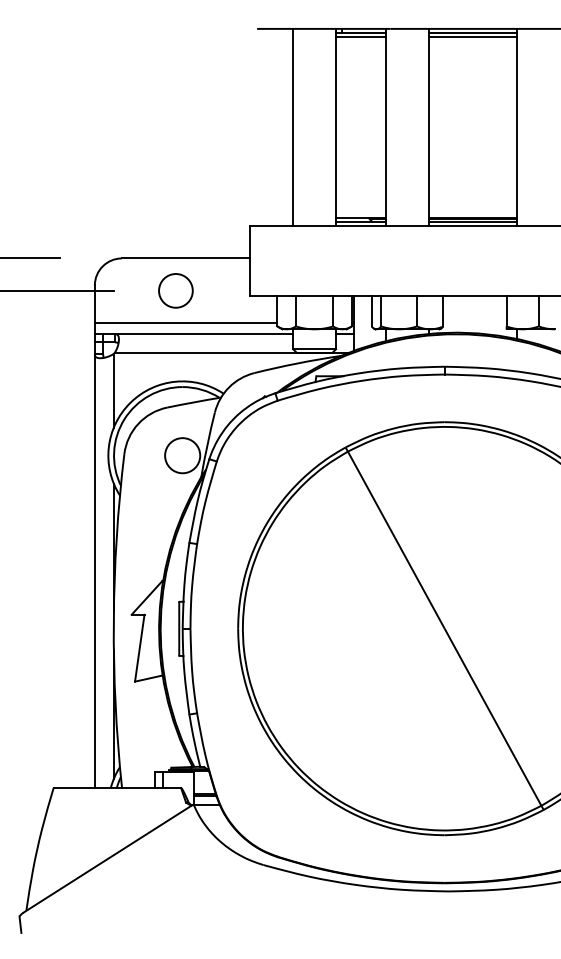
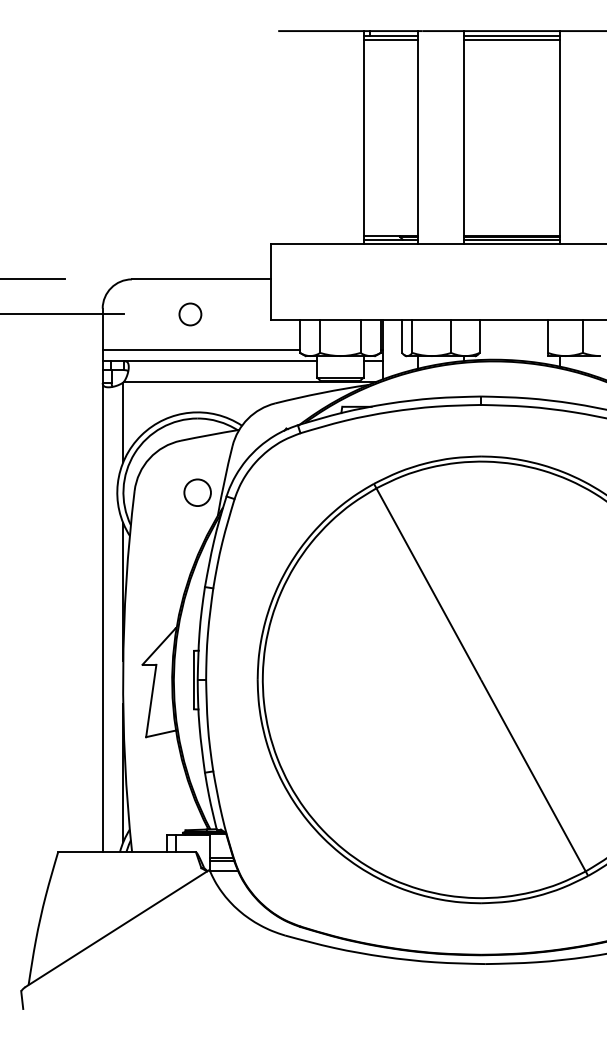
line: (293, 127) -> (317, 137), removed
circle: (176, 290) -> (190, 314), size x0.6
circle: (182, 455) -> (197, 492), size x0.7

